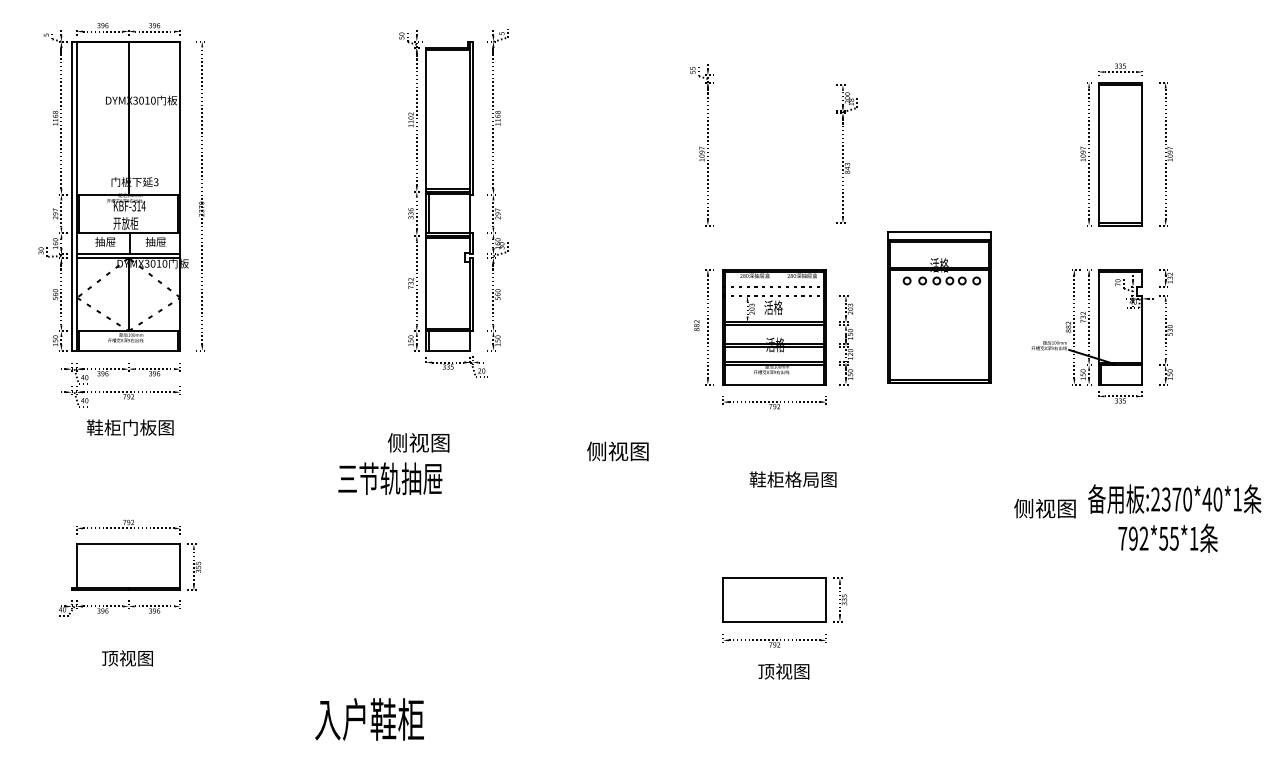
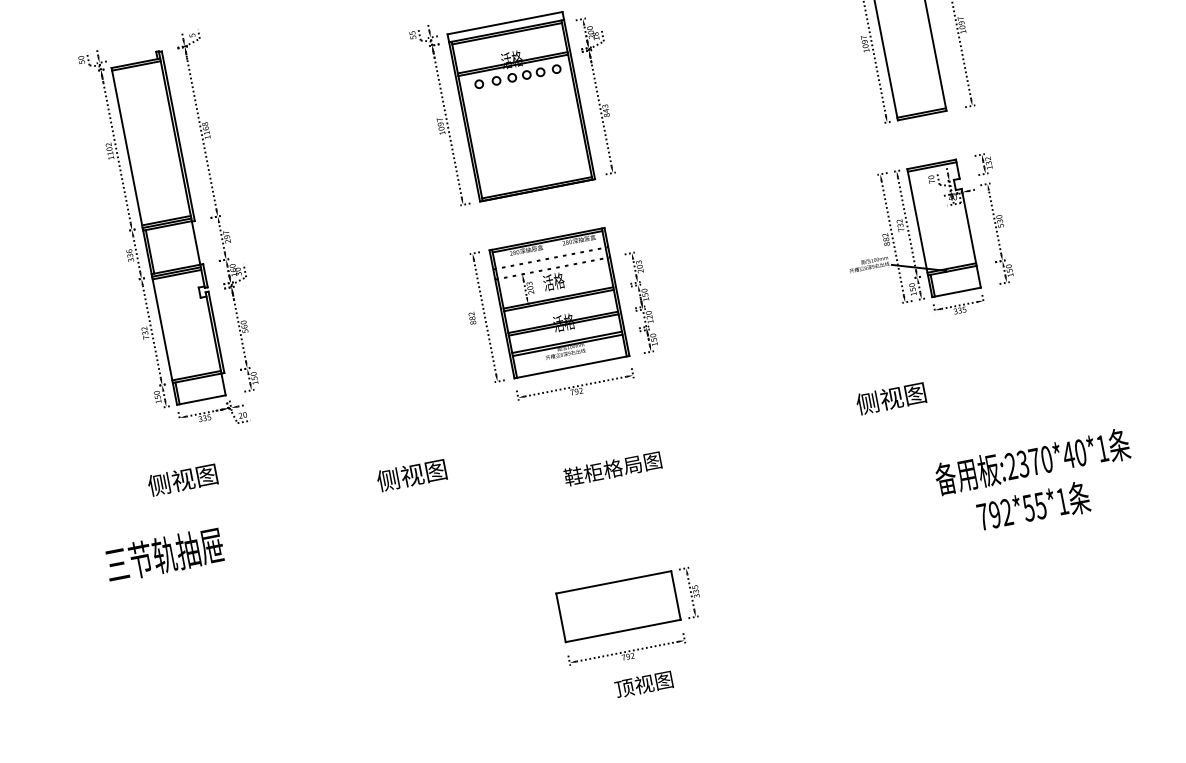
part: (939, 307) -> (520, 106), moved
text: (418, 442) -> (182, 479), moved
text: (1044, 508) -> (890, 398), moved
text: (1174, 518) -> (1036, 483), moved

